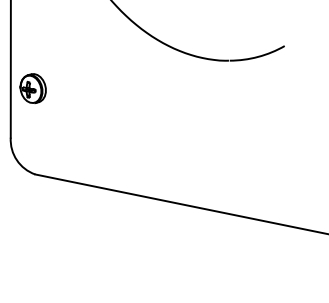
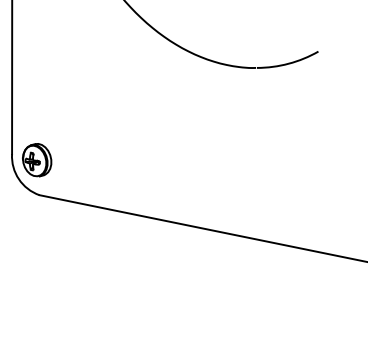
part: (33, 88) -> (37, 160), moved

